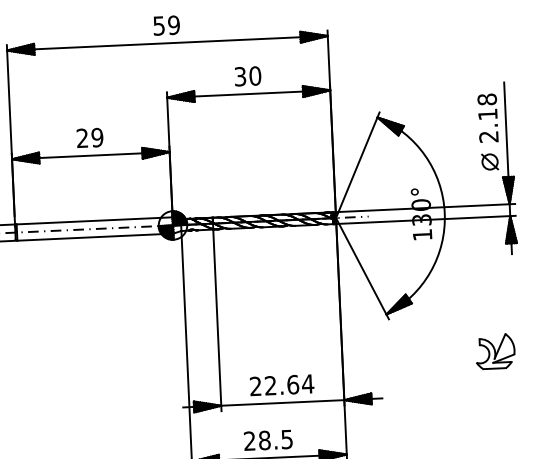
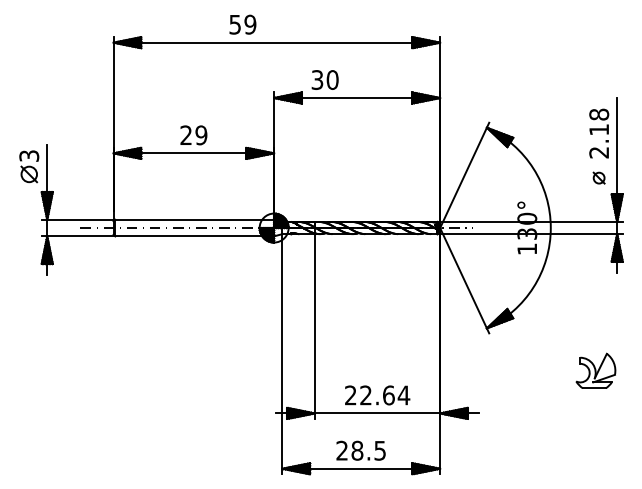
text: (166, 25) -> (242, 24), moved
text: (247, 75) -> (324, 79), moved
part: (489, 161) -> (598, 177), size x0.7

